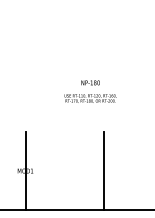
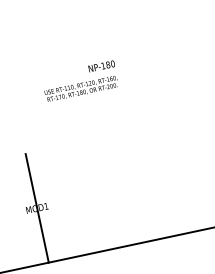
text: (90, 98) -> (81, 88), moved
line: (103, 171) -> (145, 185), removed

